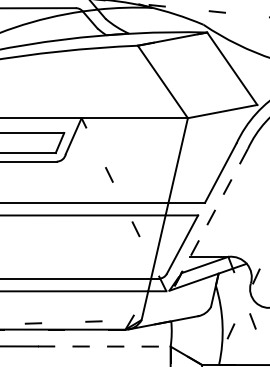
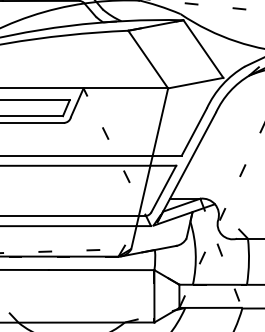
line: (210, 218) -> (186, 168), dashed -> solid
line: (104, 347) -> (101, 270), dashed -> solid

